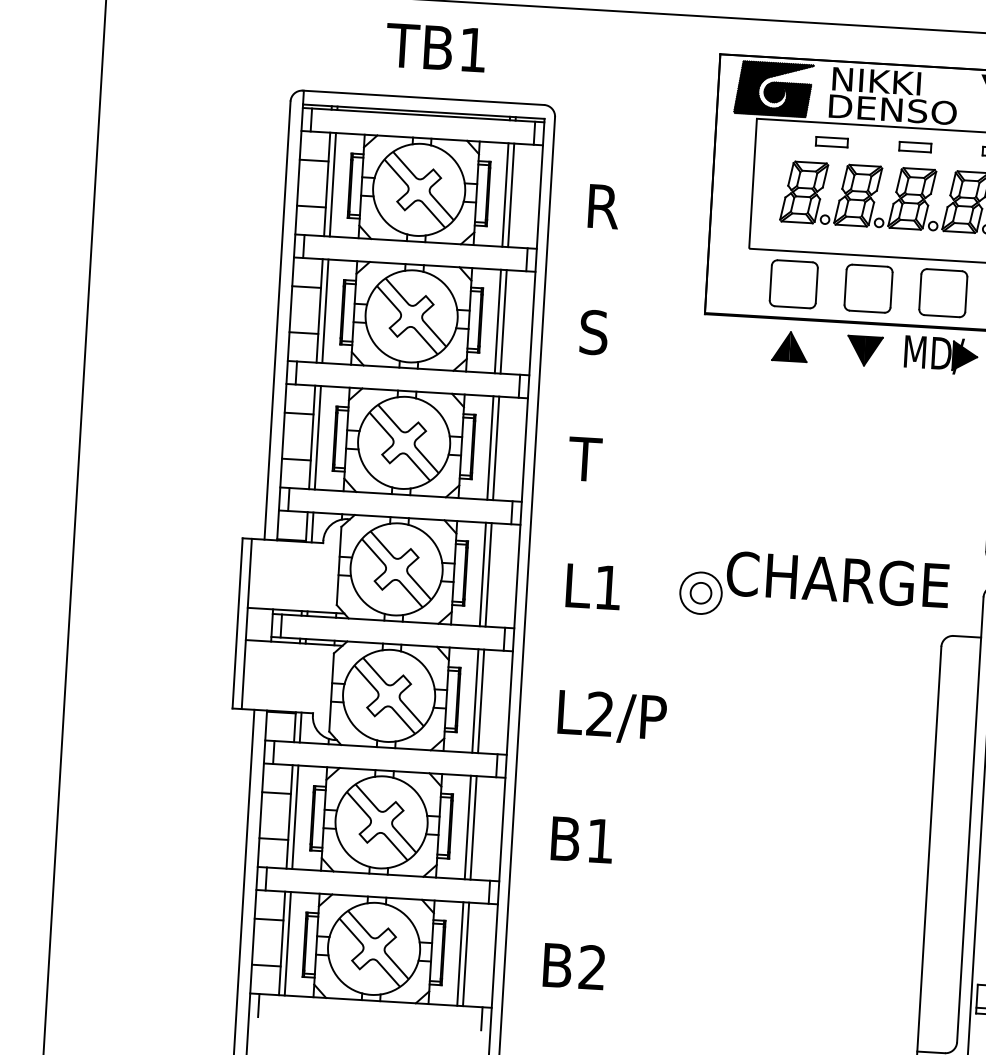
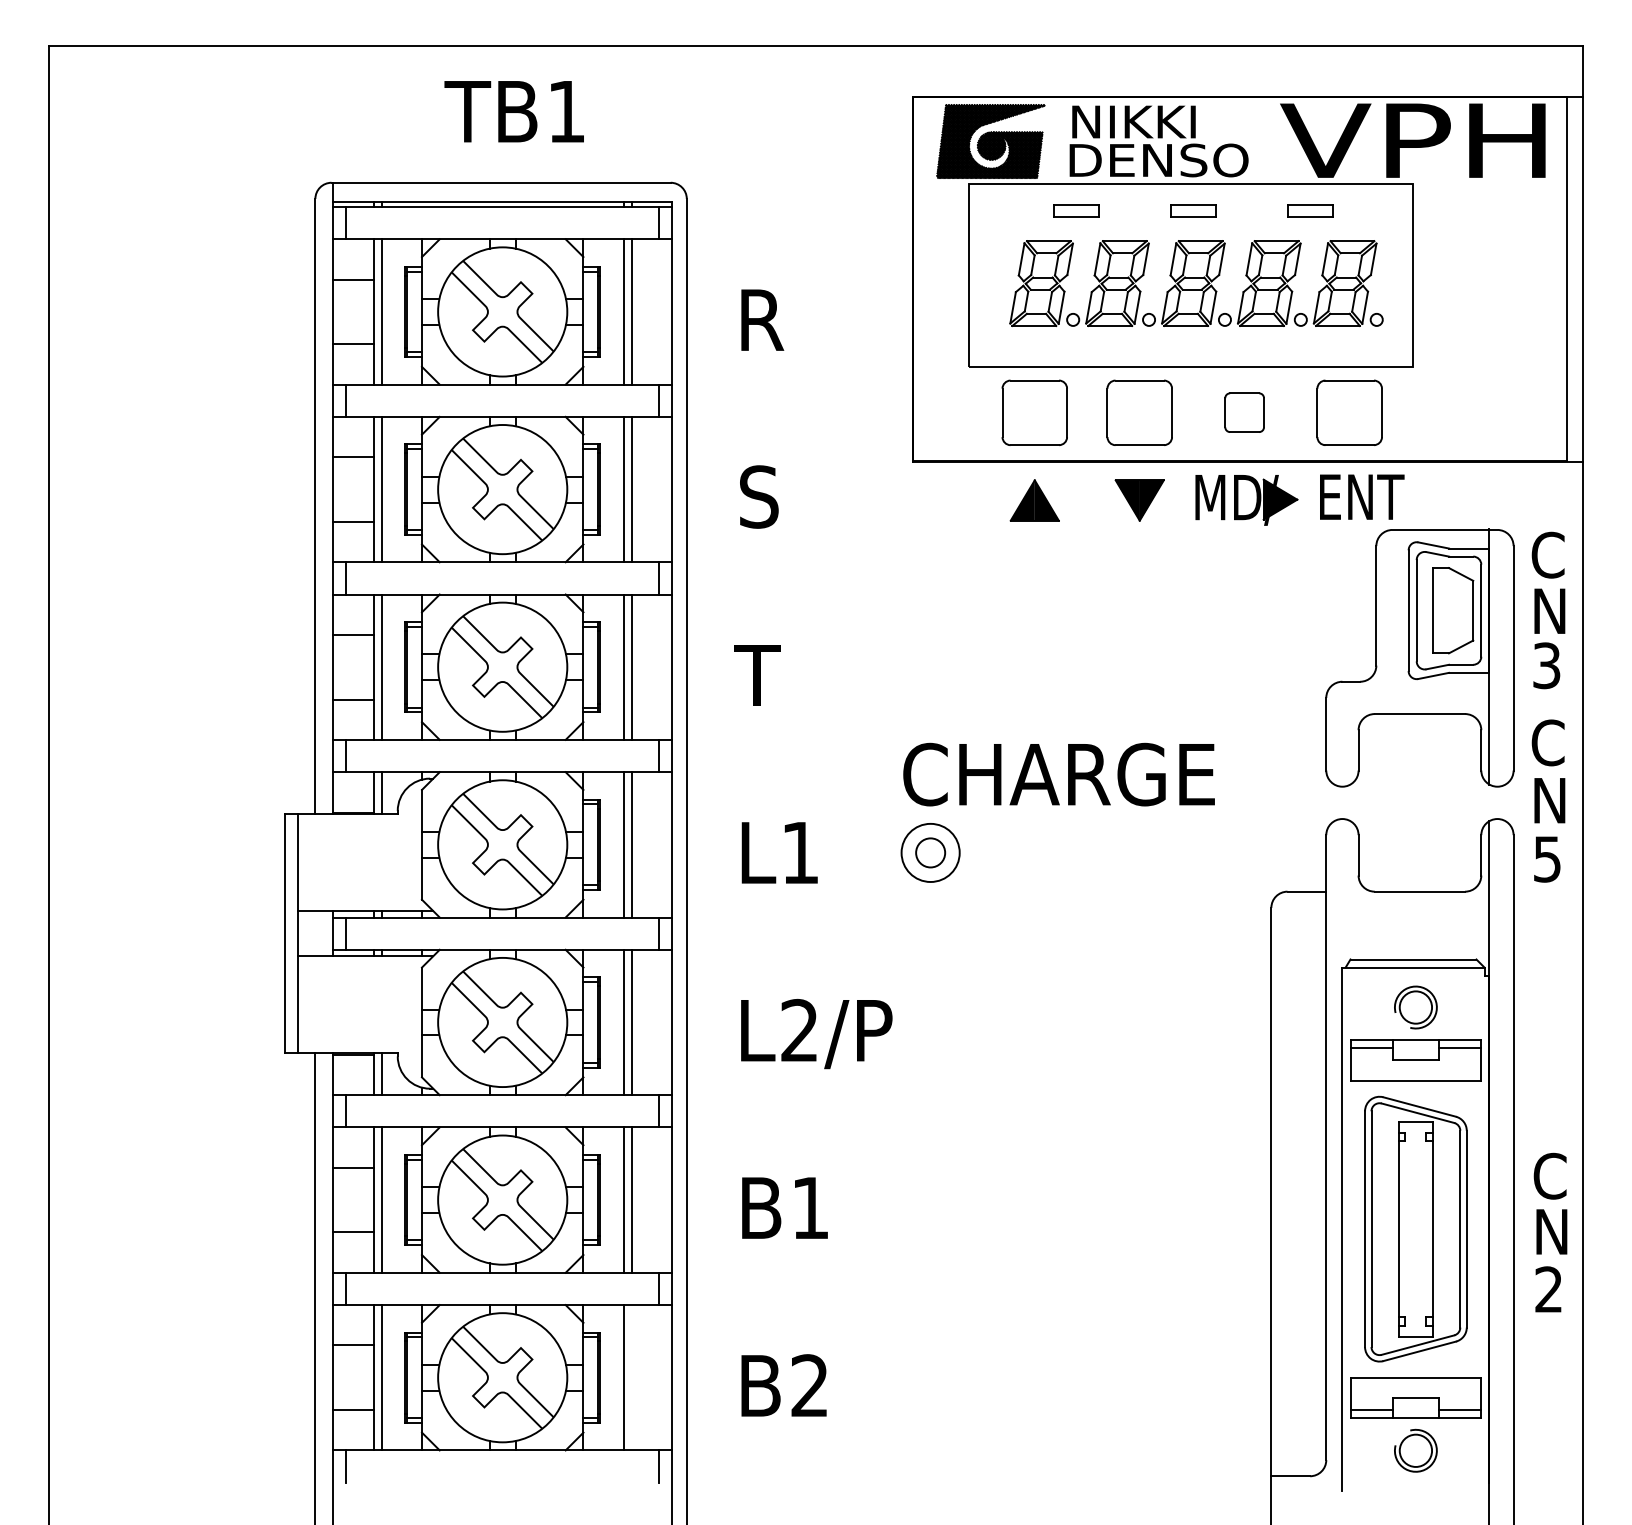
part: (943, 292) -> (1244, 412), size x0.6
text: (837, 579) -> (1058, 774), moved
line: (465, 954) -> (631, 1377), removed

